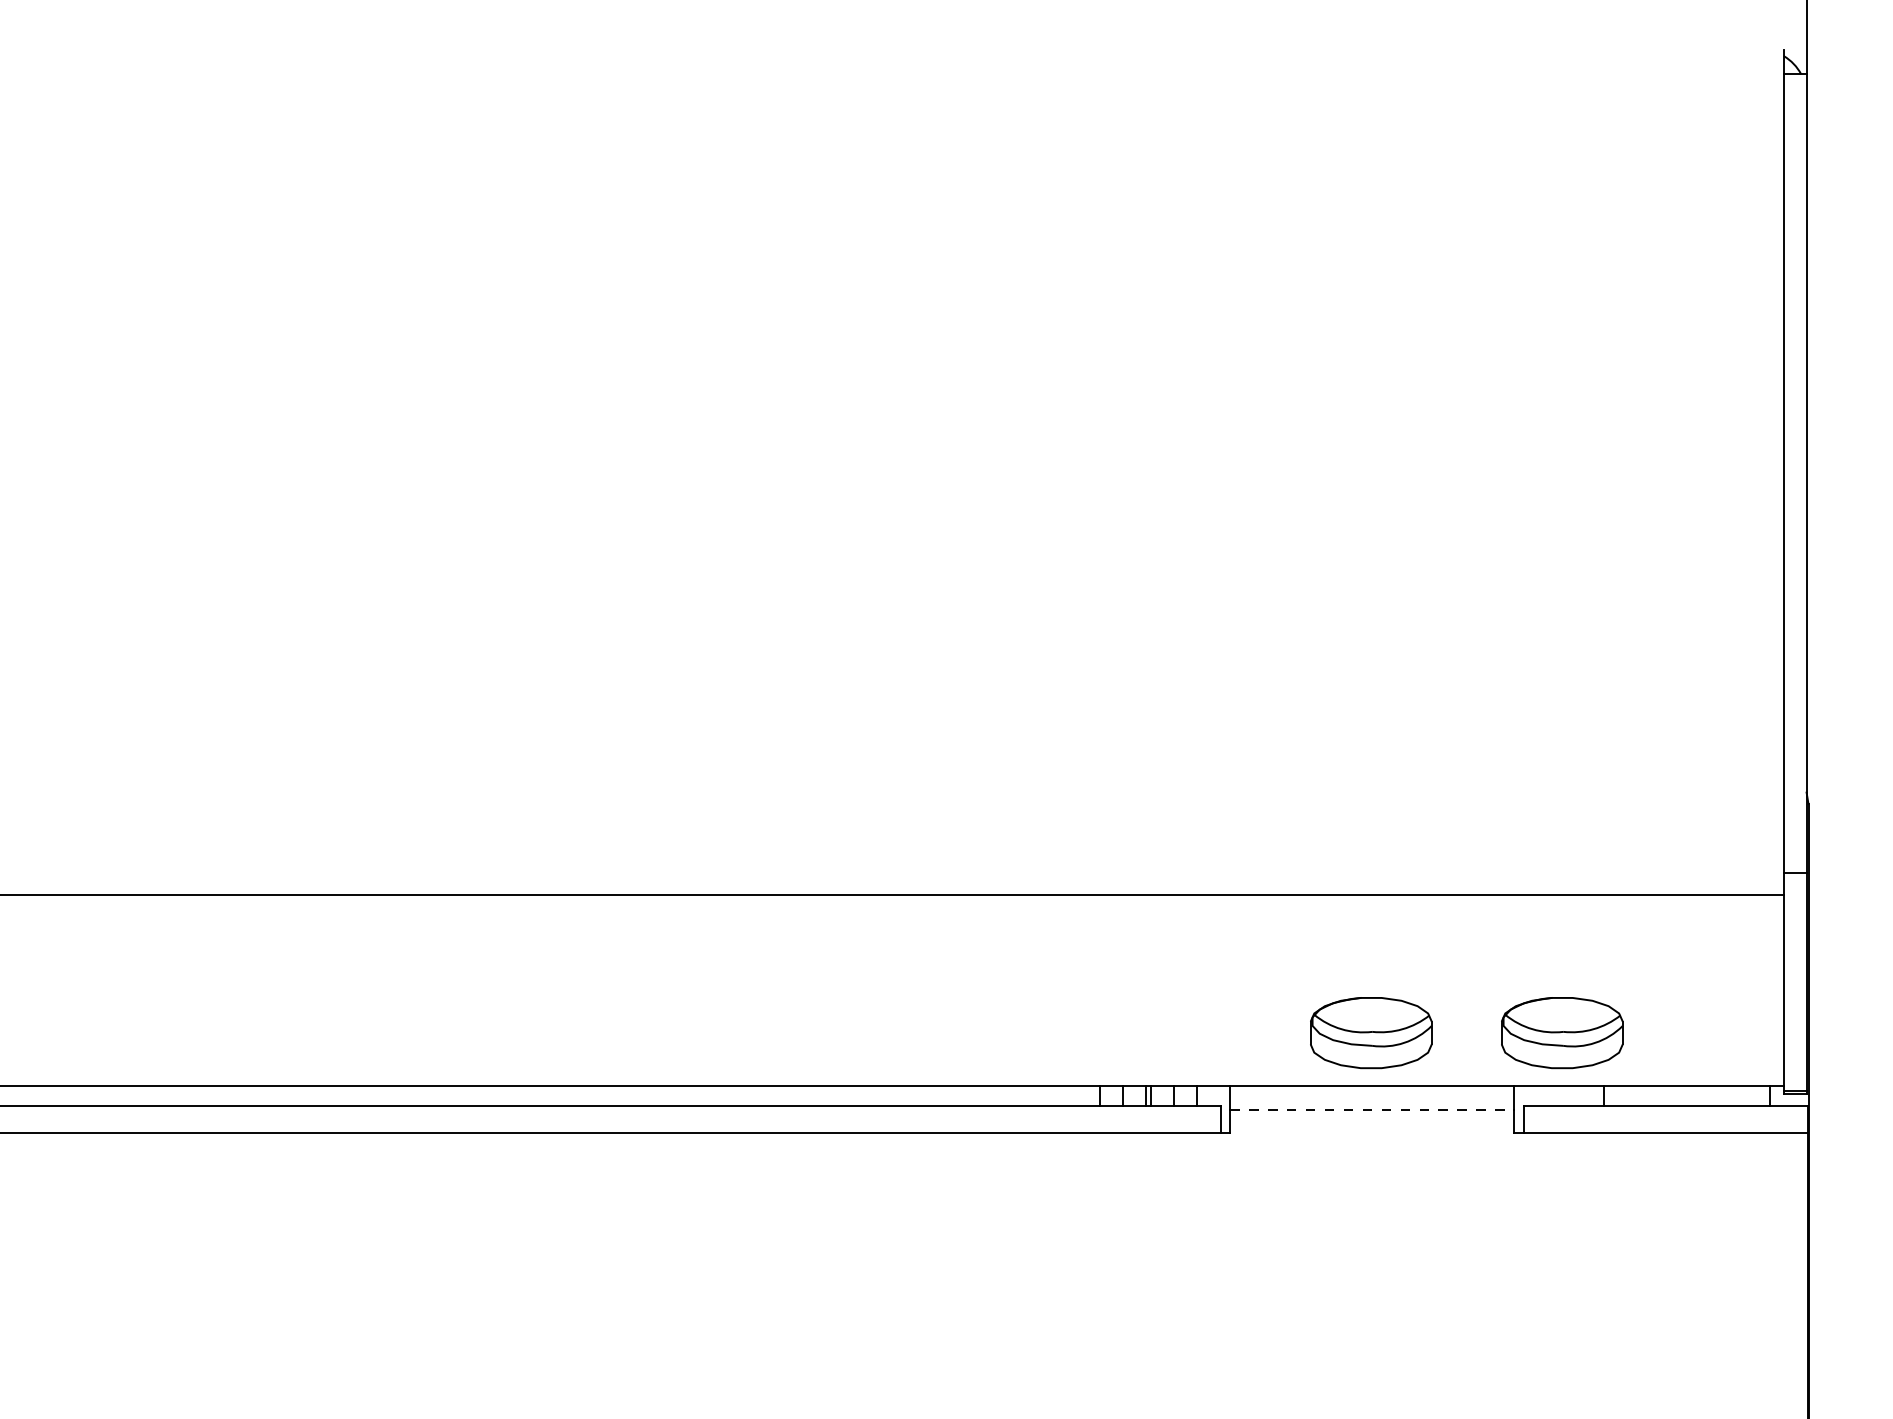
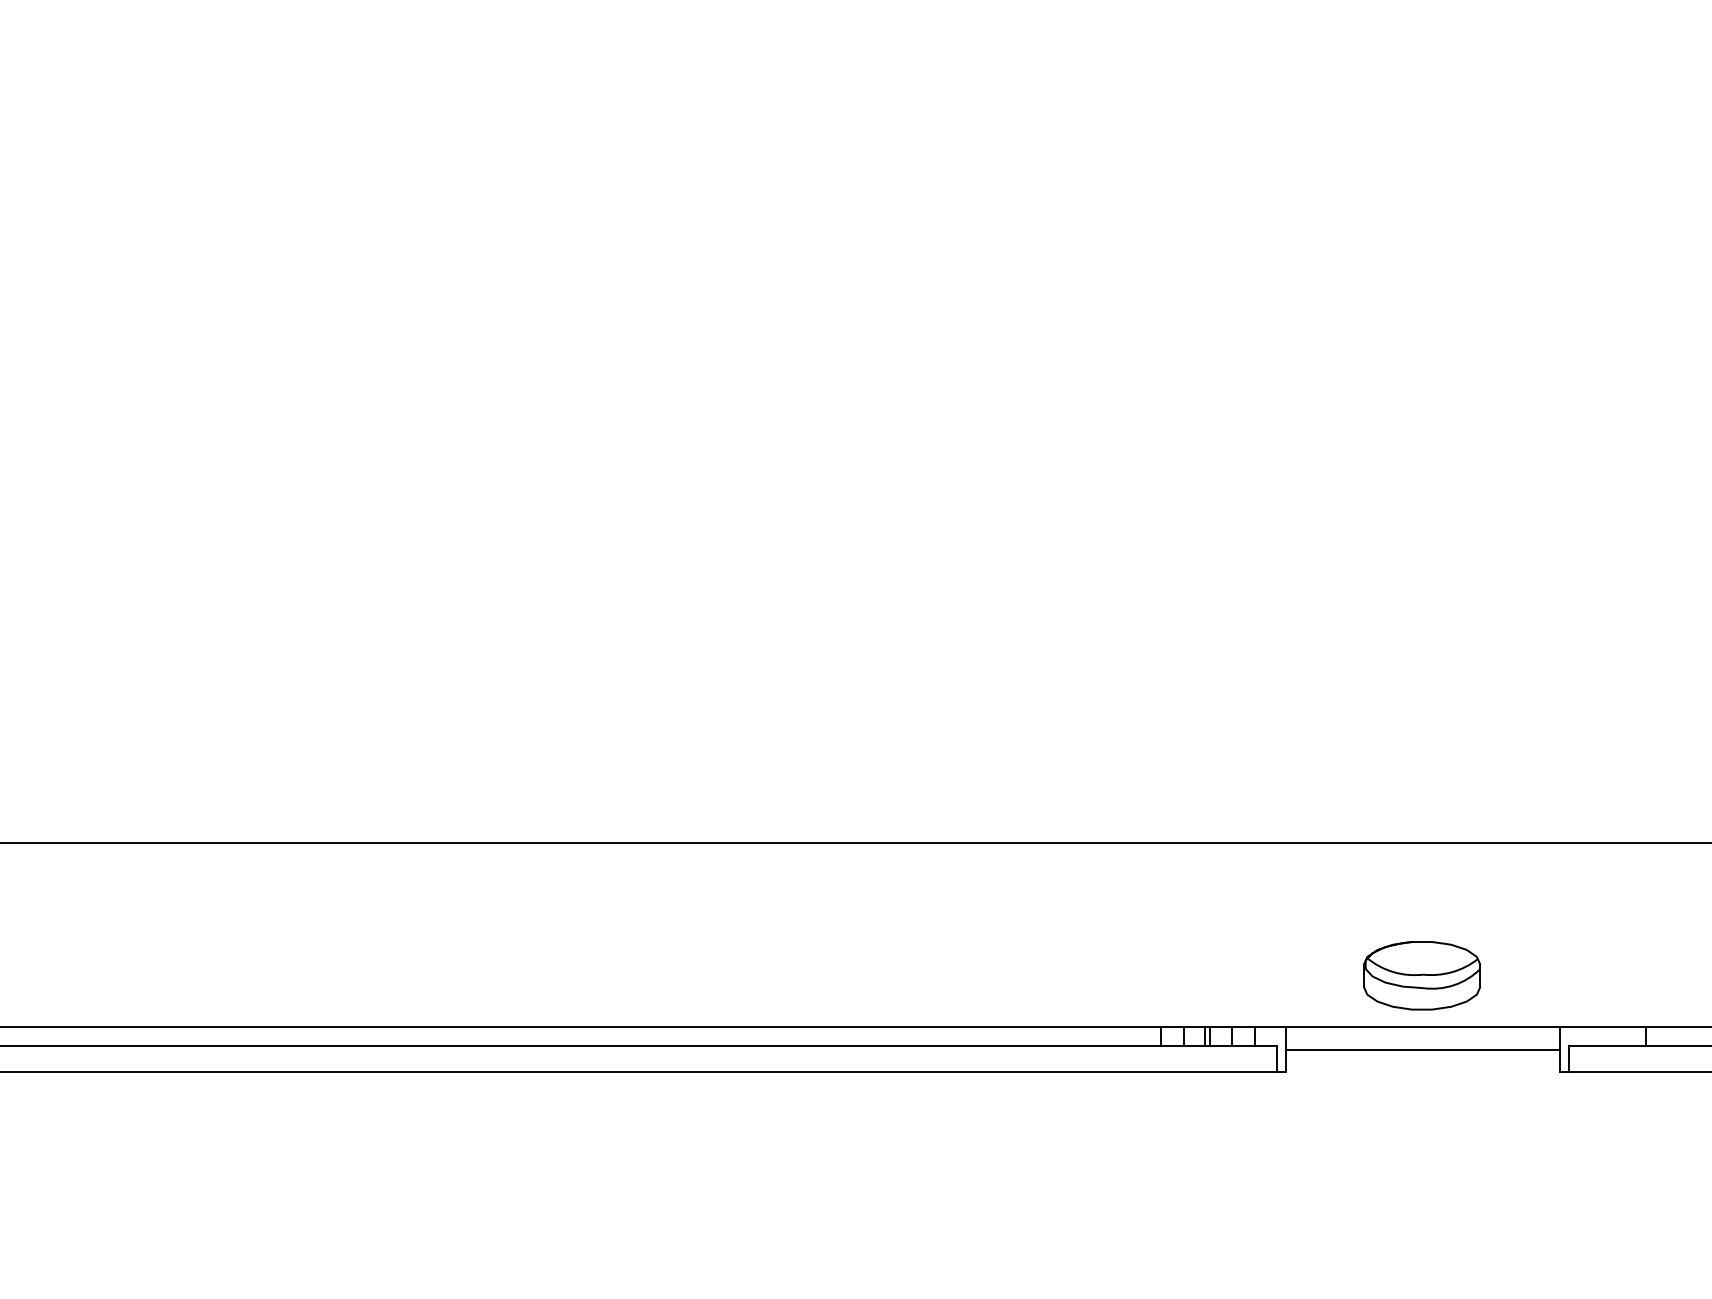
part: (1562, 1033) -> (1606, 976), removed
line: (1372, 1110) -> (1423, 1050), dashed -> solid

